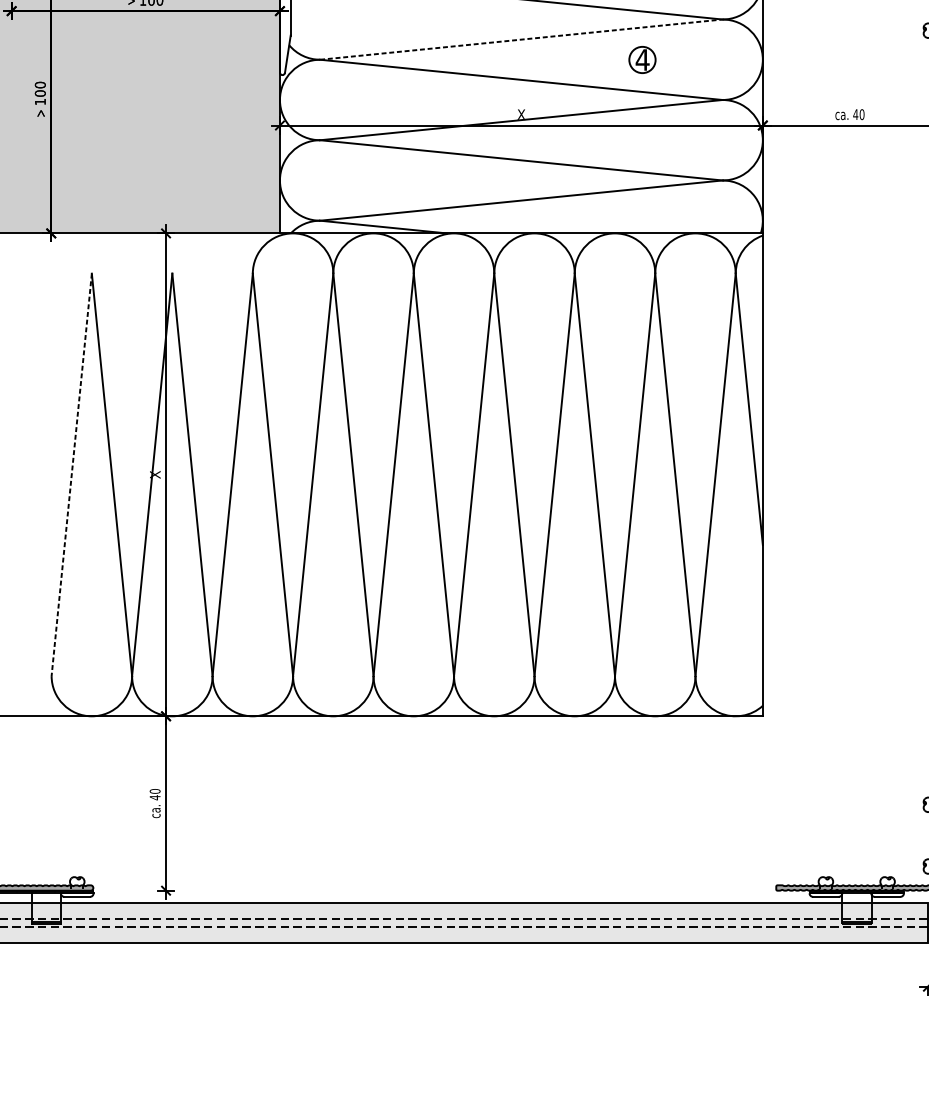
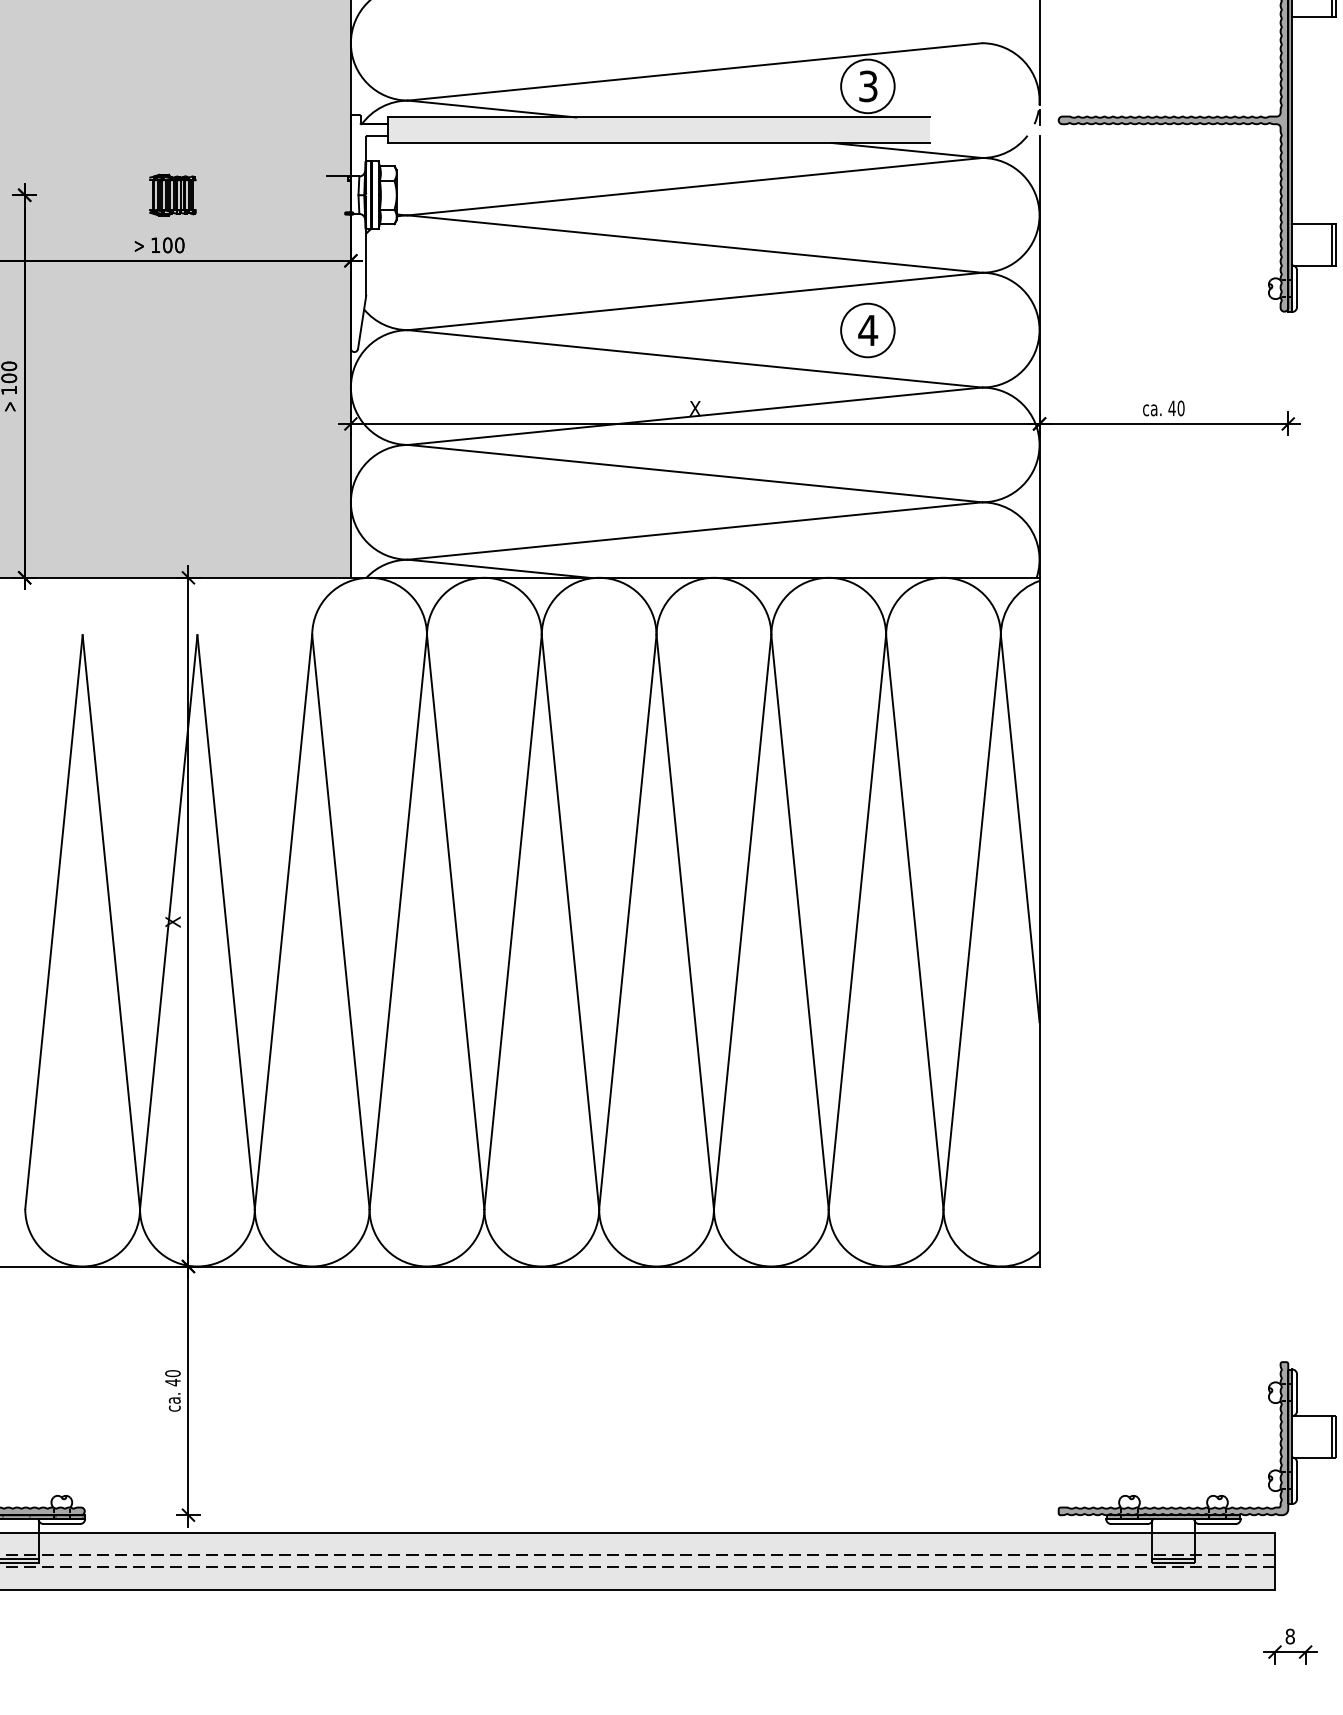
line: (521, 39) -> (695, 301), dashed -> solid
circle: (642, 59) -> (867, 330), size x1.43
line: (71, 475) -> (53, 922), dashed -> solid

